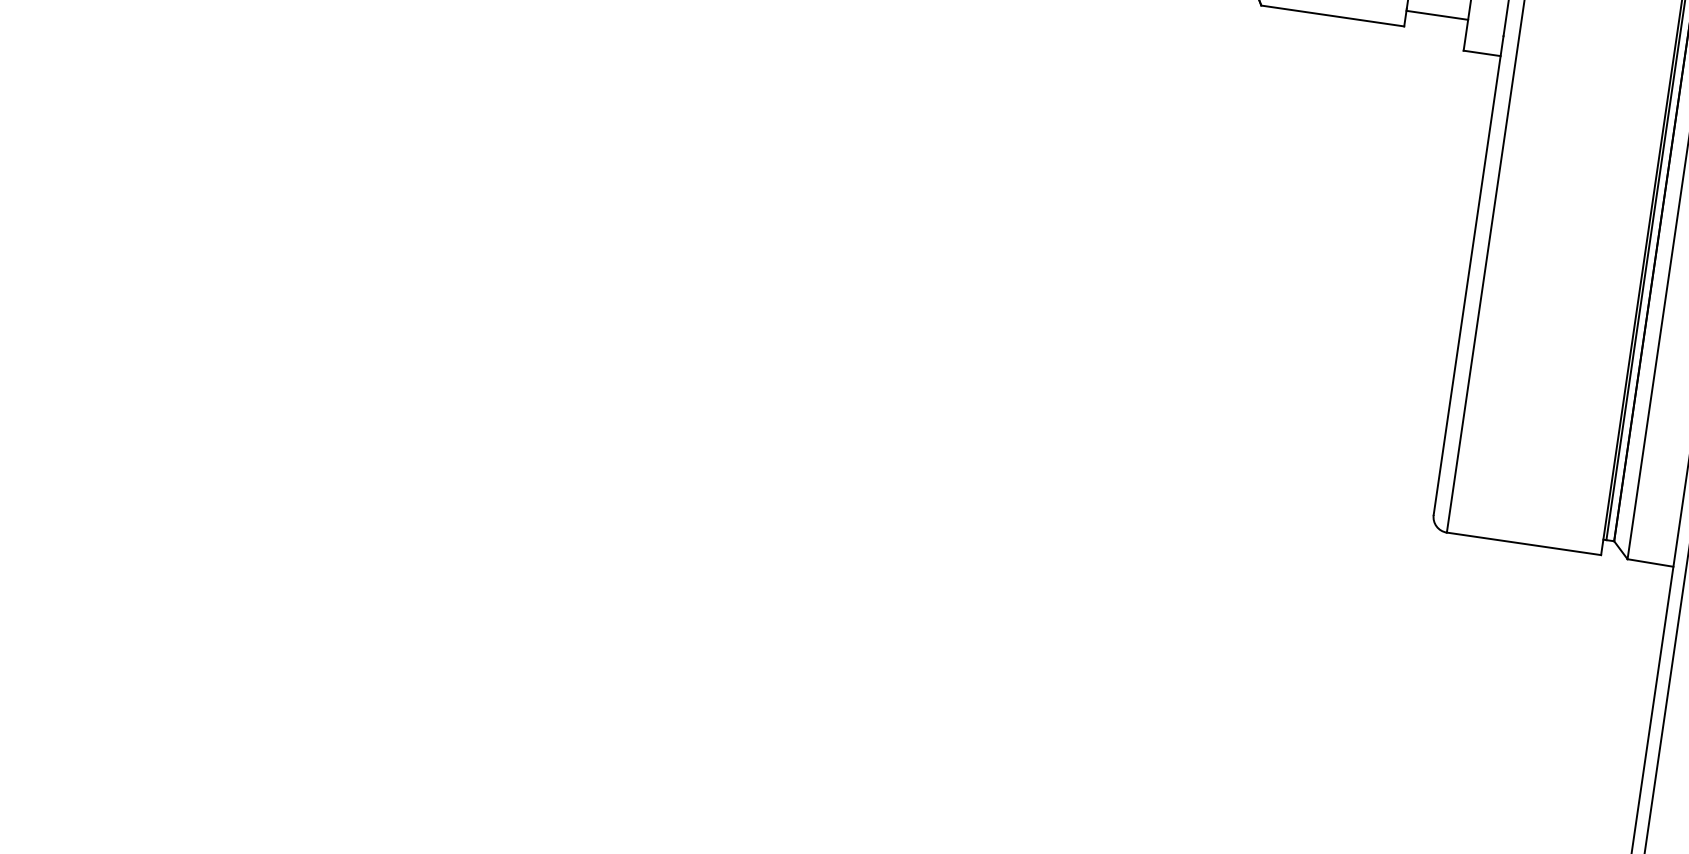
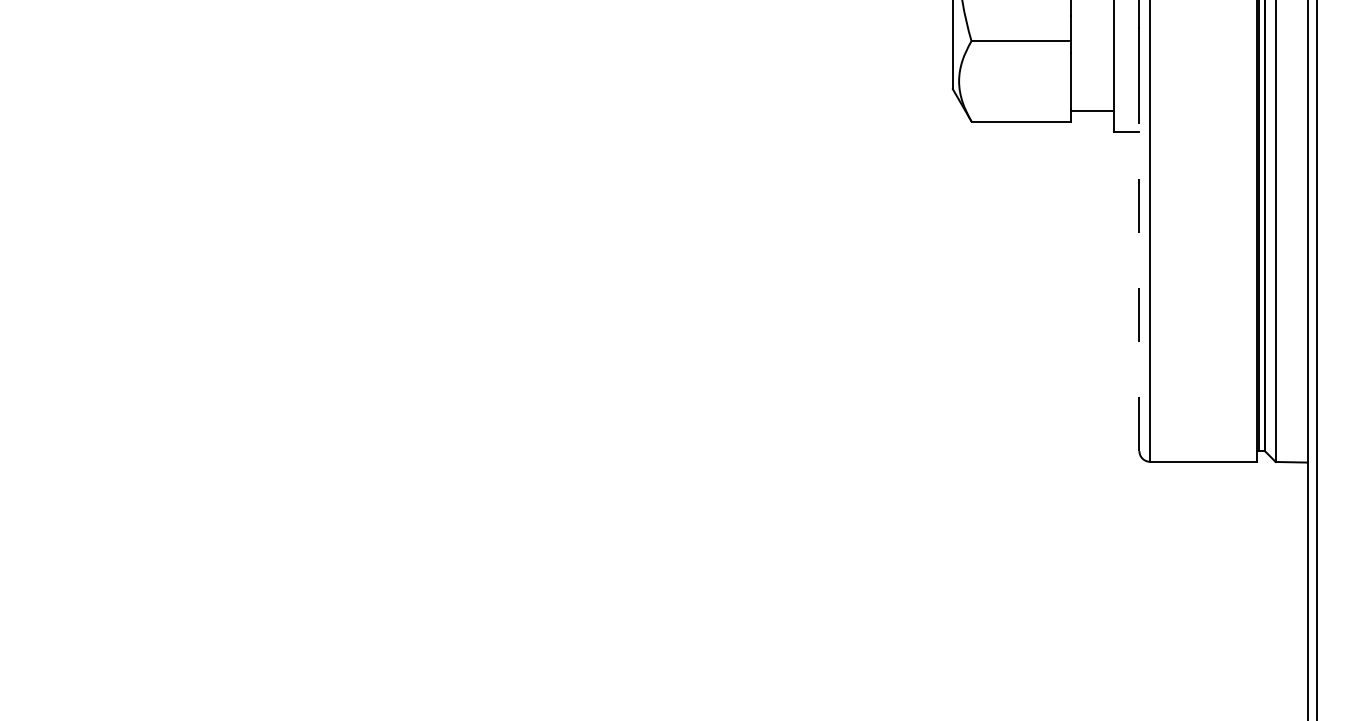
line: (1468, 275) -> (1139, 284), solid -> dashed

